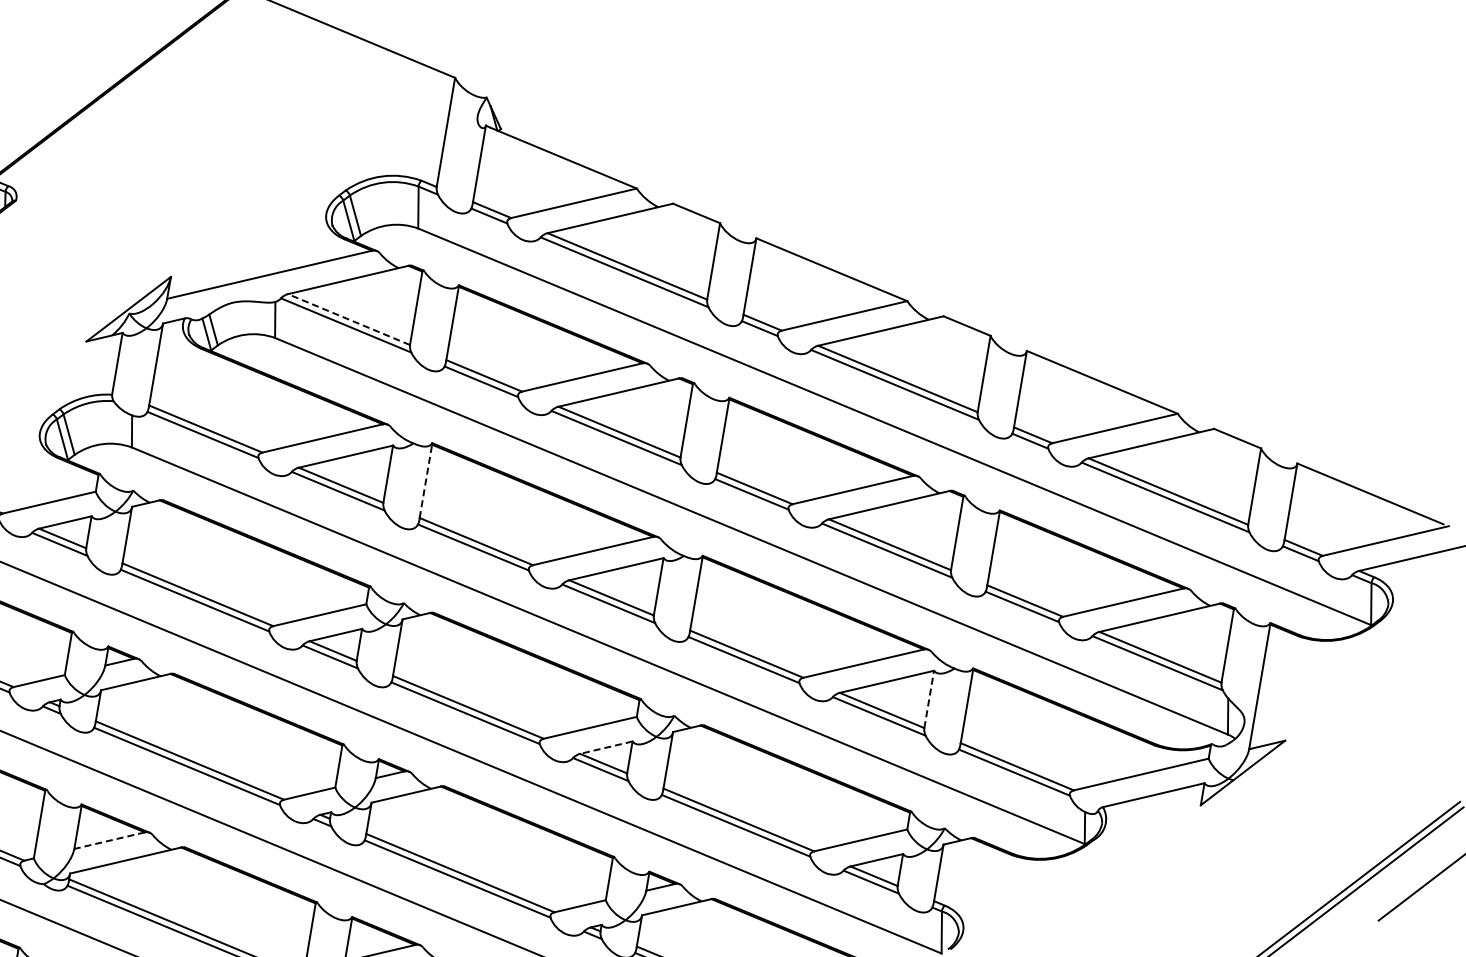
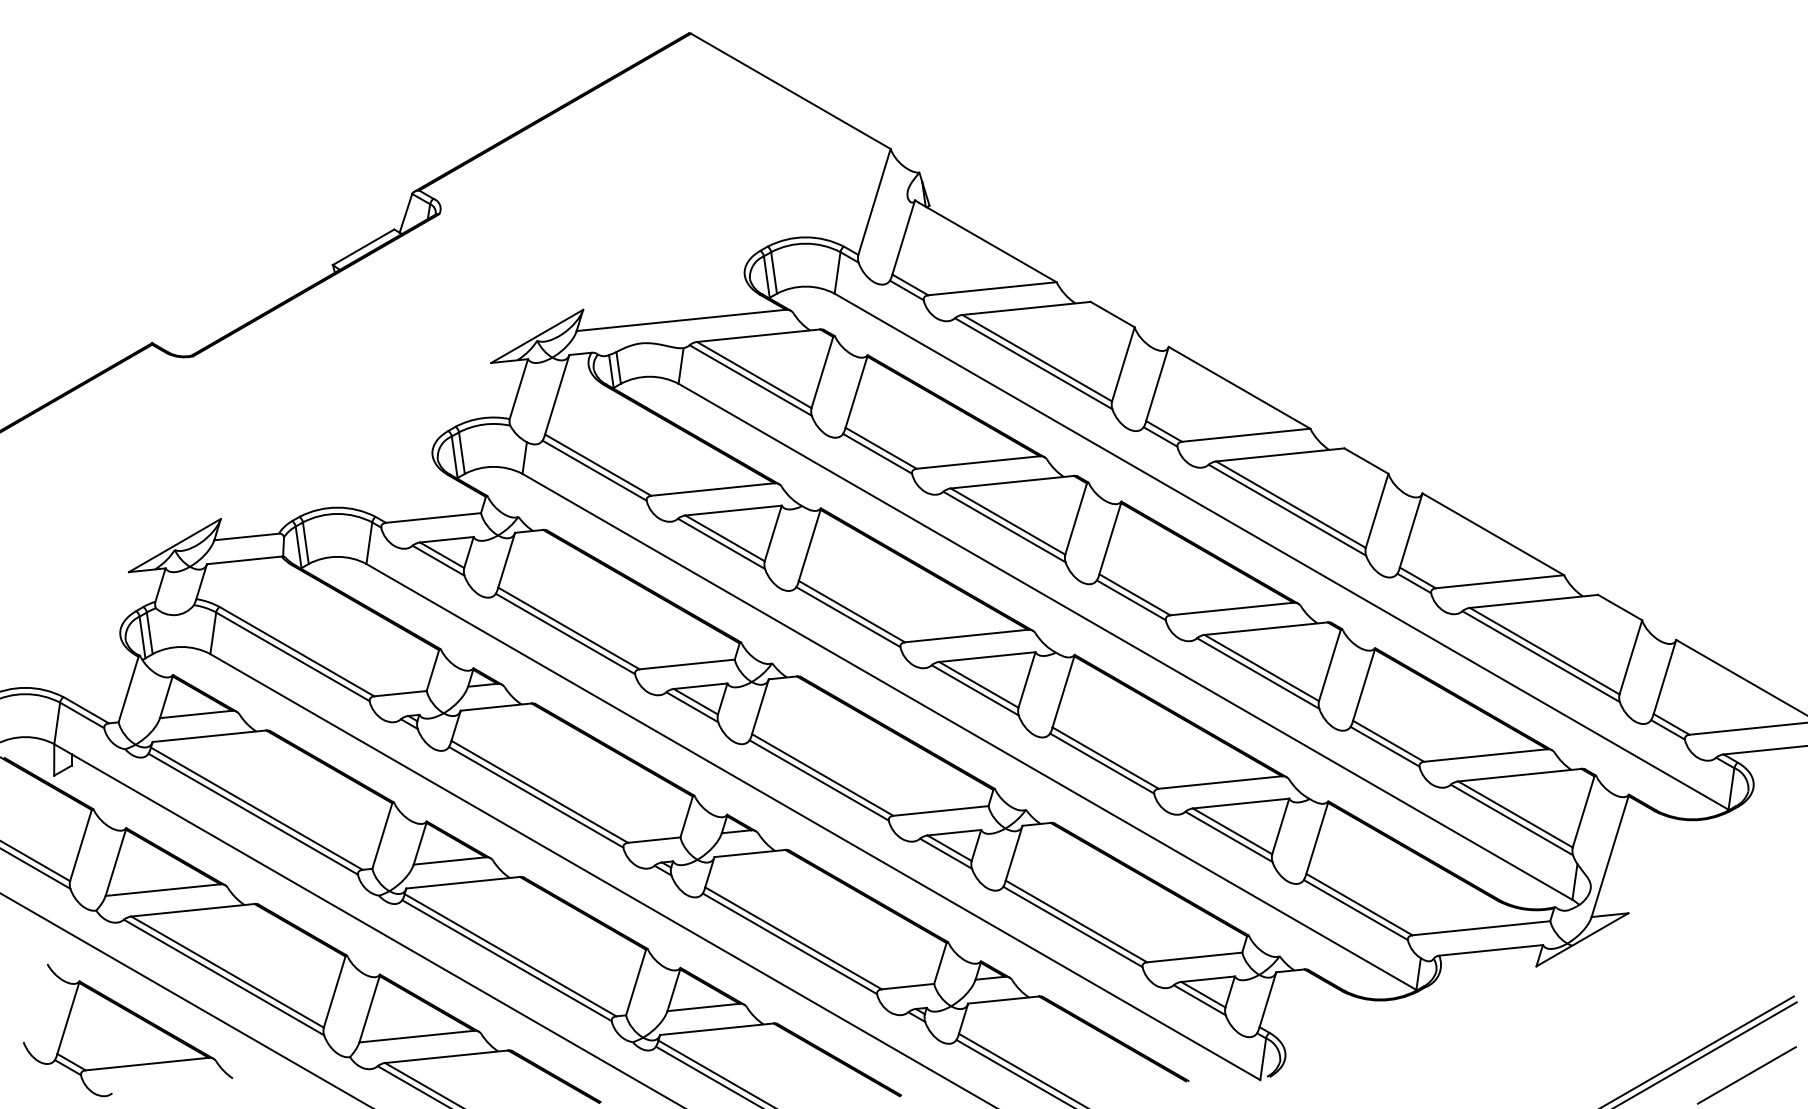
line: (348, 319) -> (753, 374), dashed -> solid
line: (425, 480) -> (809, 544), dashed -> solid
line: (928, 699) -> (1280, 826), dashed -> solid
line: (606, 747) -> (954, 832), dashed -> solid
line: (109, 841) -> (449, 861), dashed -> solid

